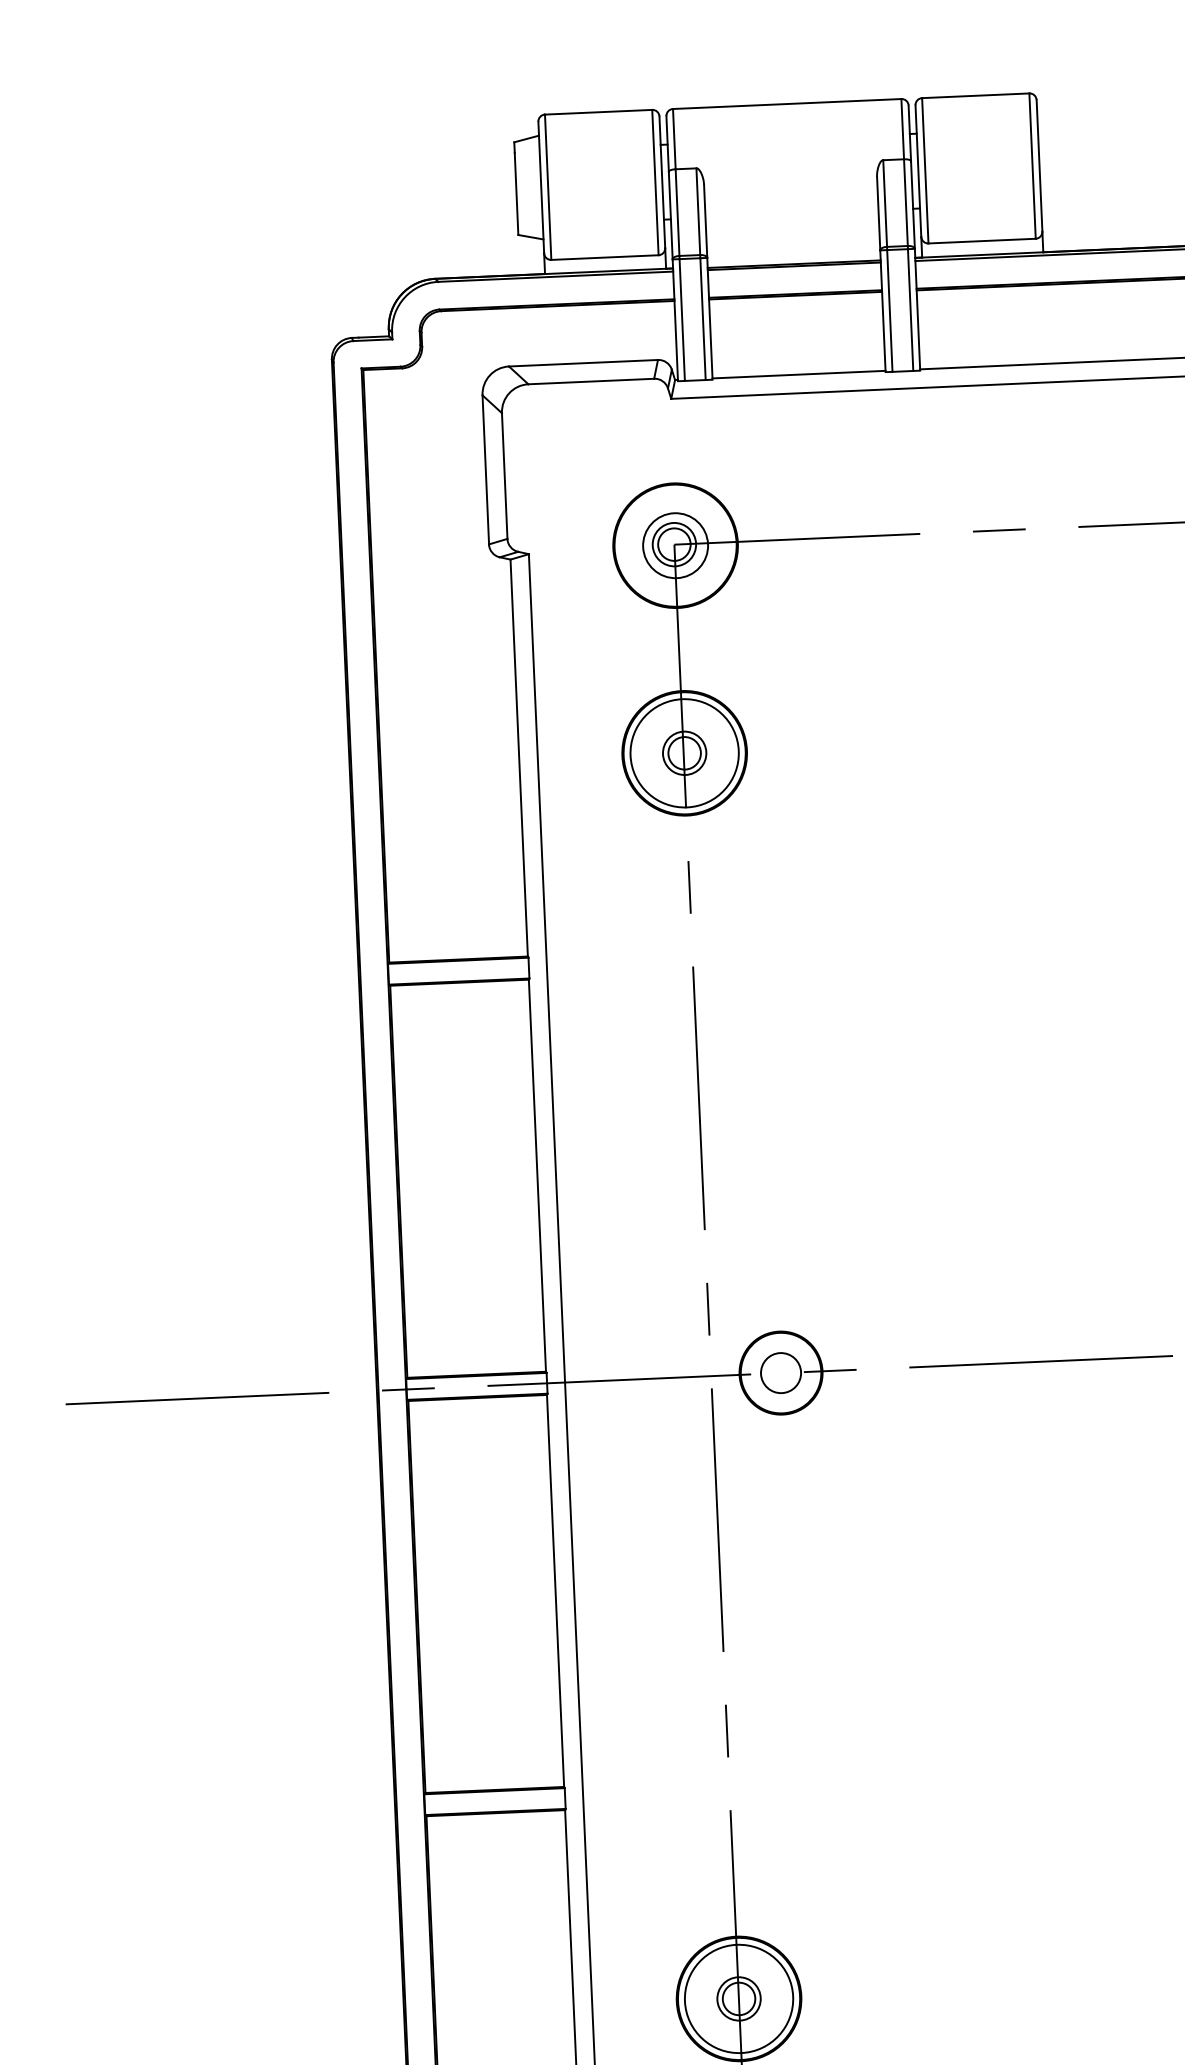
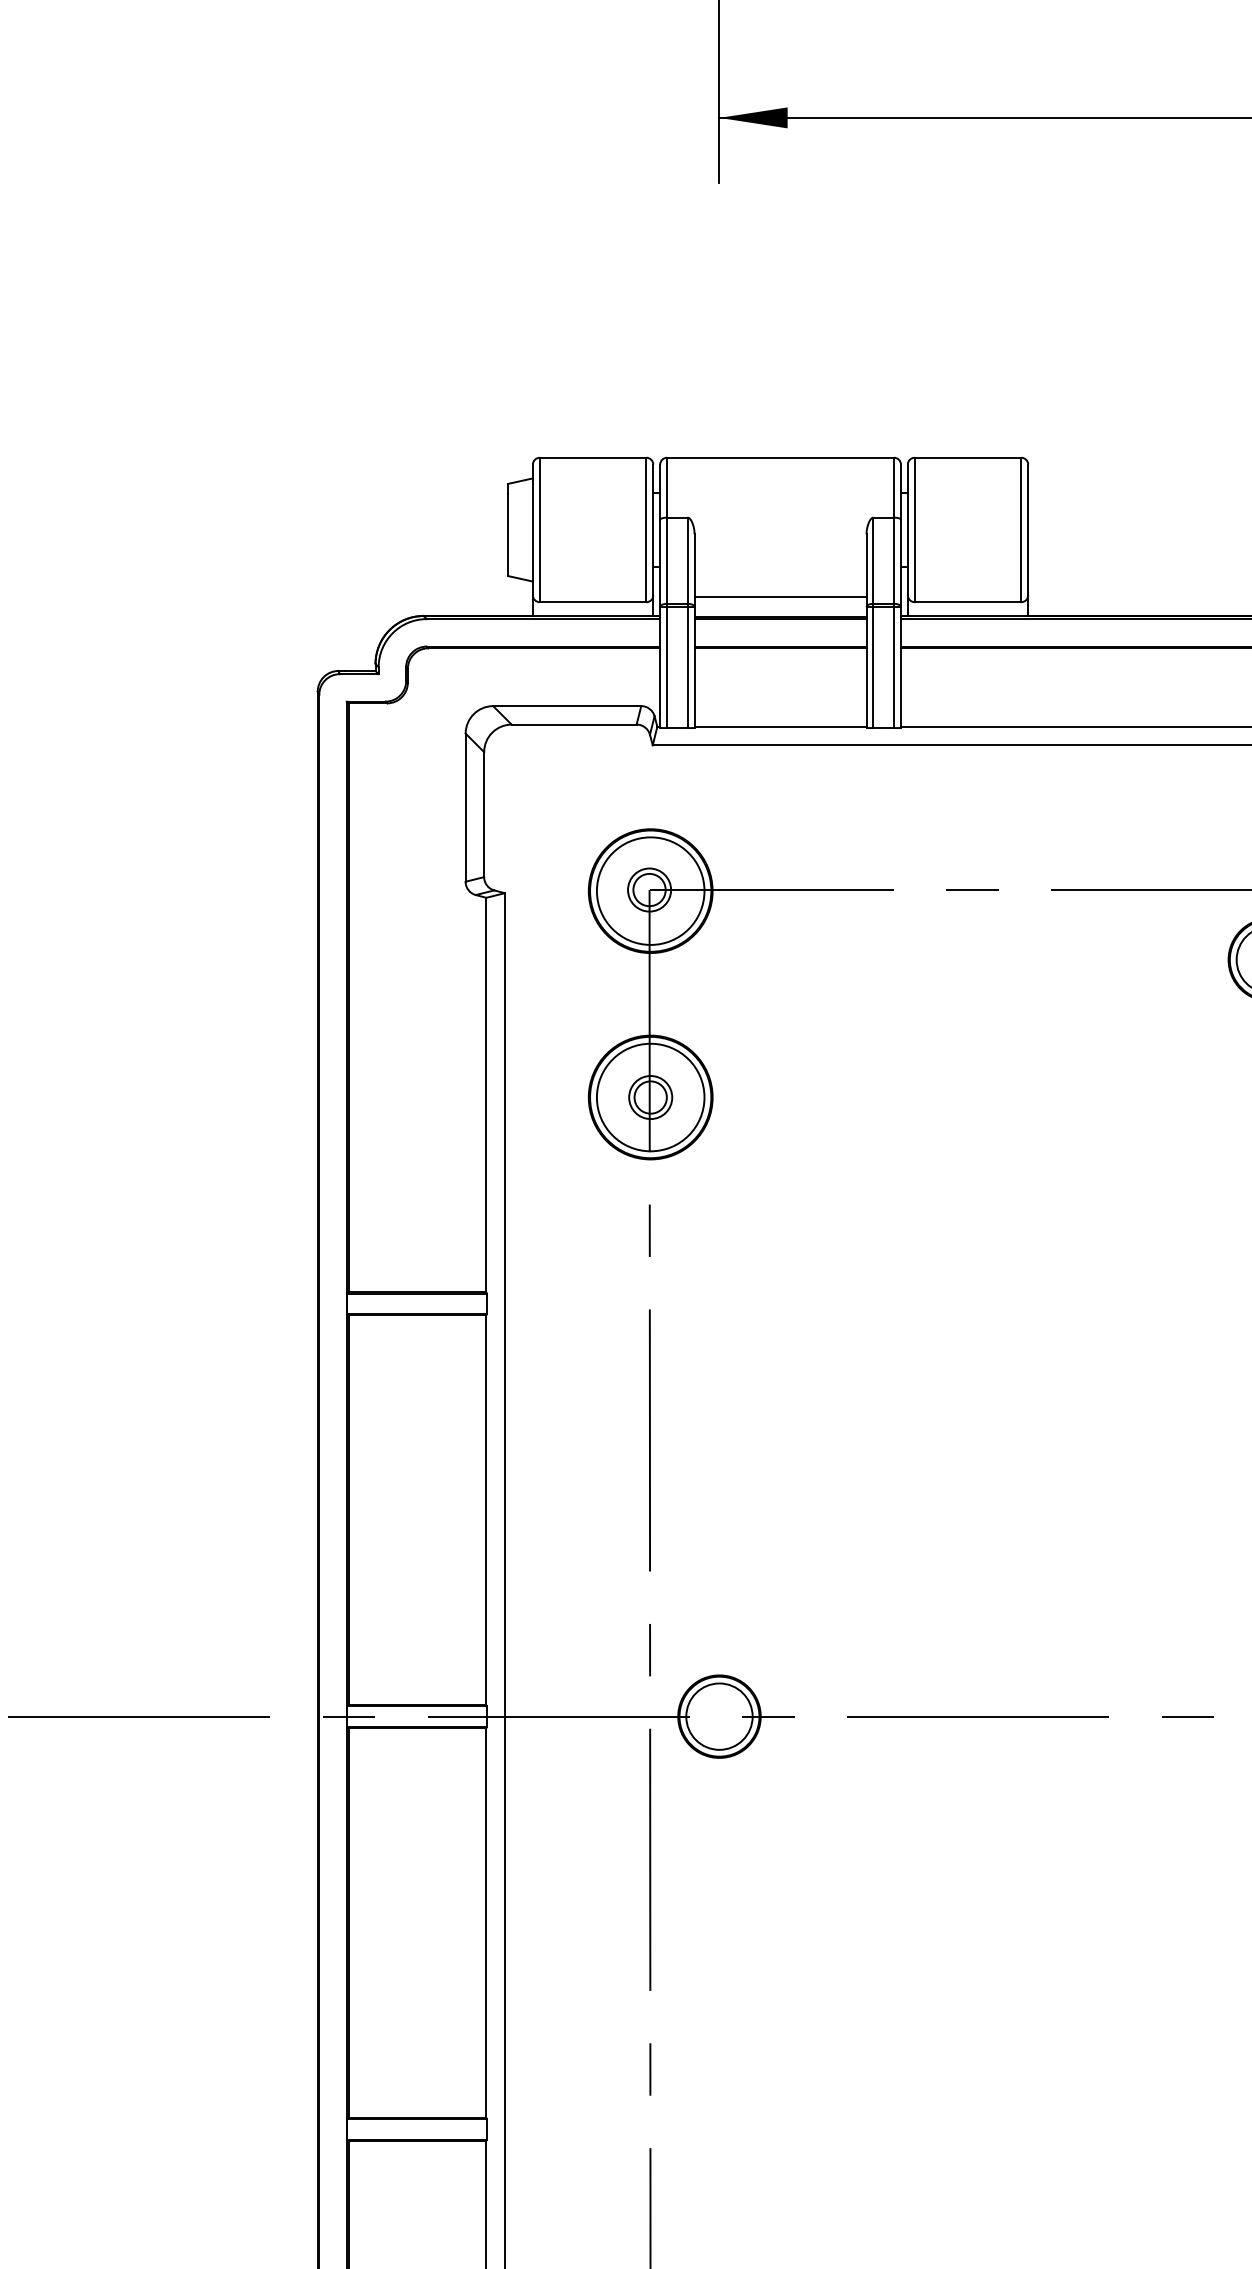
line: (793, 243) -> (780, 596), added
circle: (675, 545) -> (650, 890), size x1.67
circle: (781, 1372) -> (719, 1716), size x1.67

